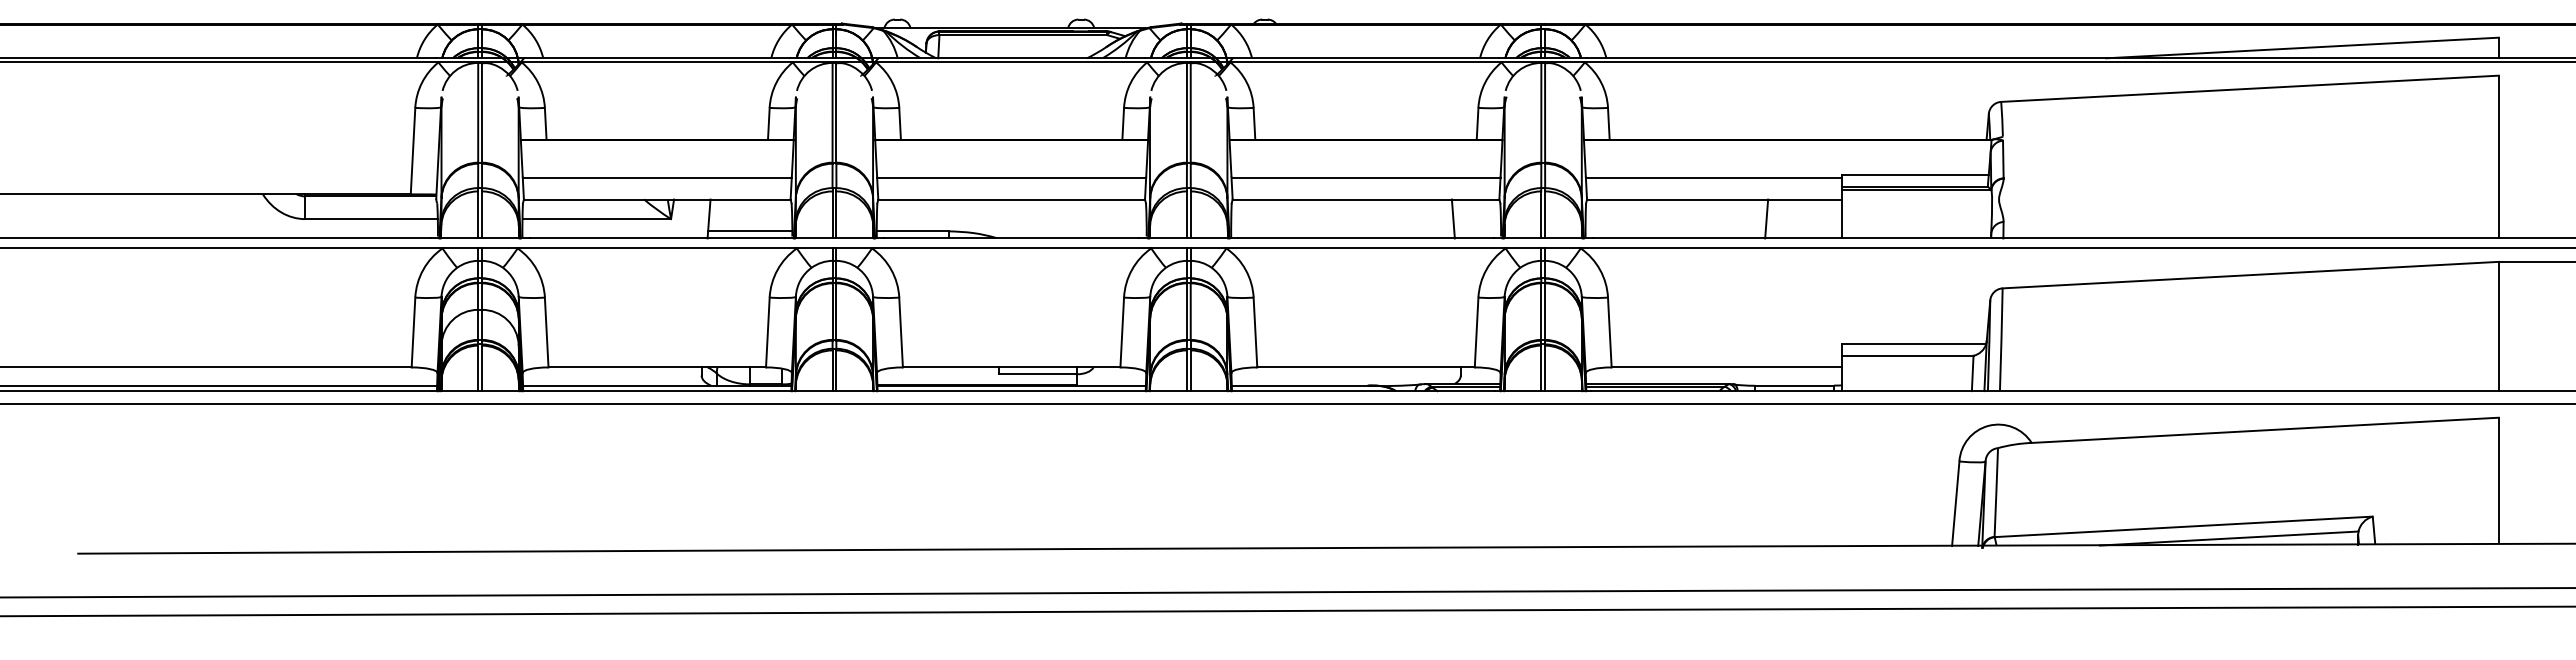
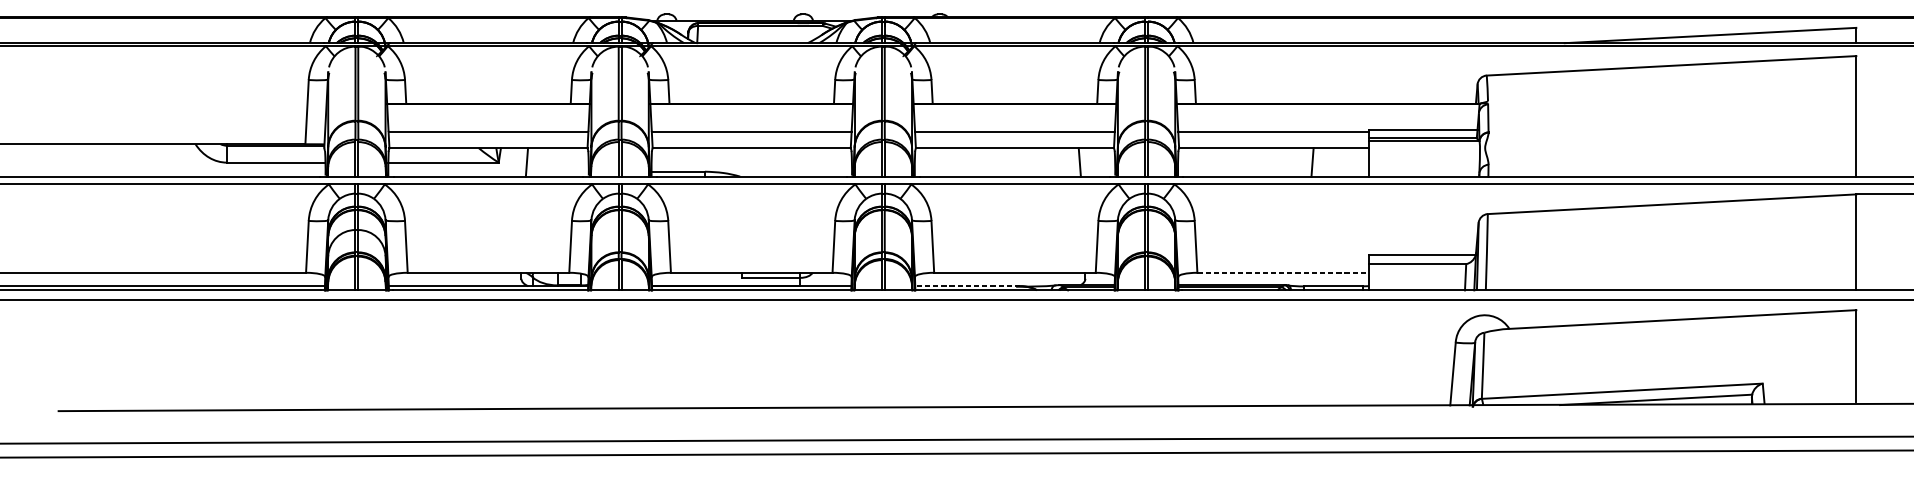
line: (750, 231) -> (557, 171), removed
line: (1727, 367) -> (1283, 272), solid -> dashed
line: (1302, 385) -> (967, 286), solid -> dashed

